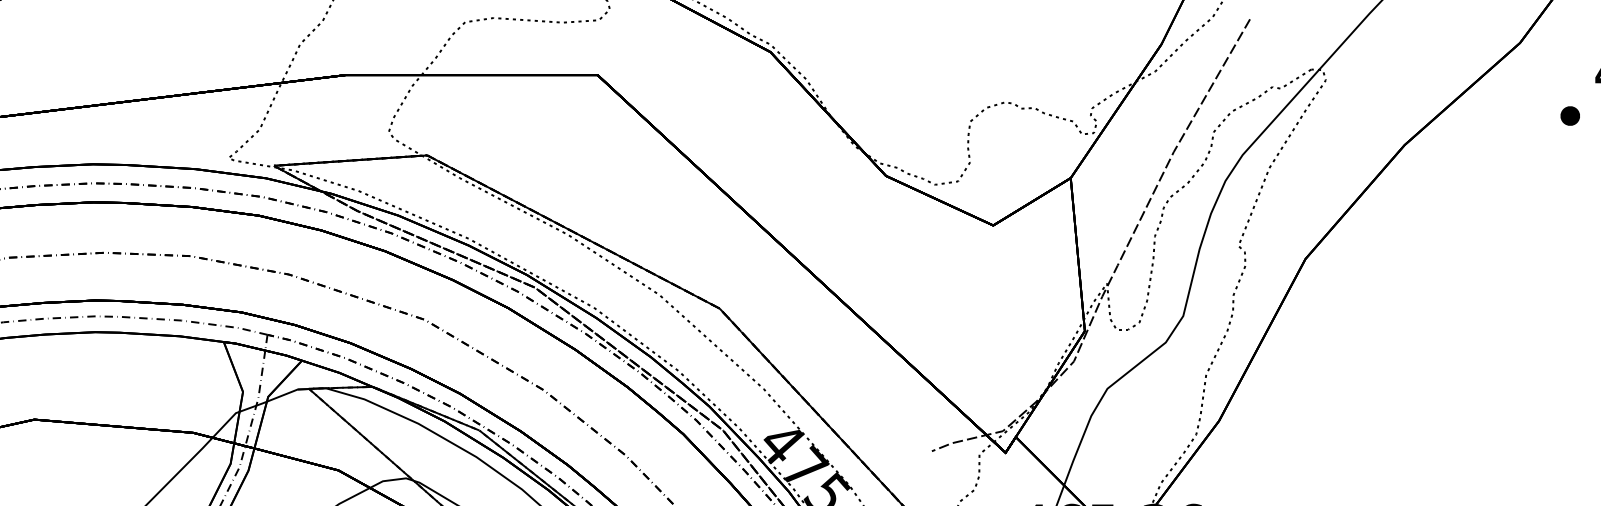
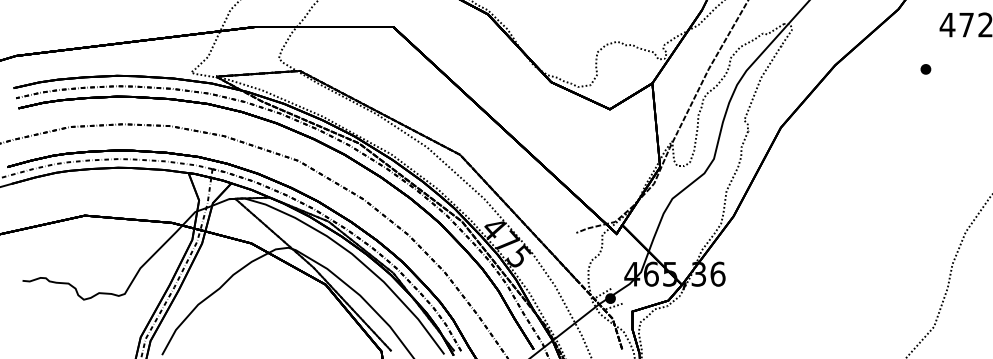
part: (1569, 116) -> (925, 69), moved

